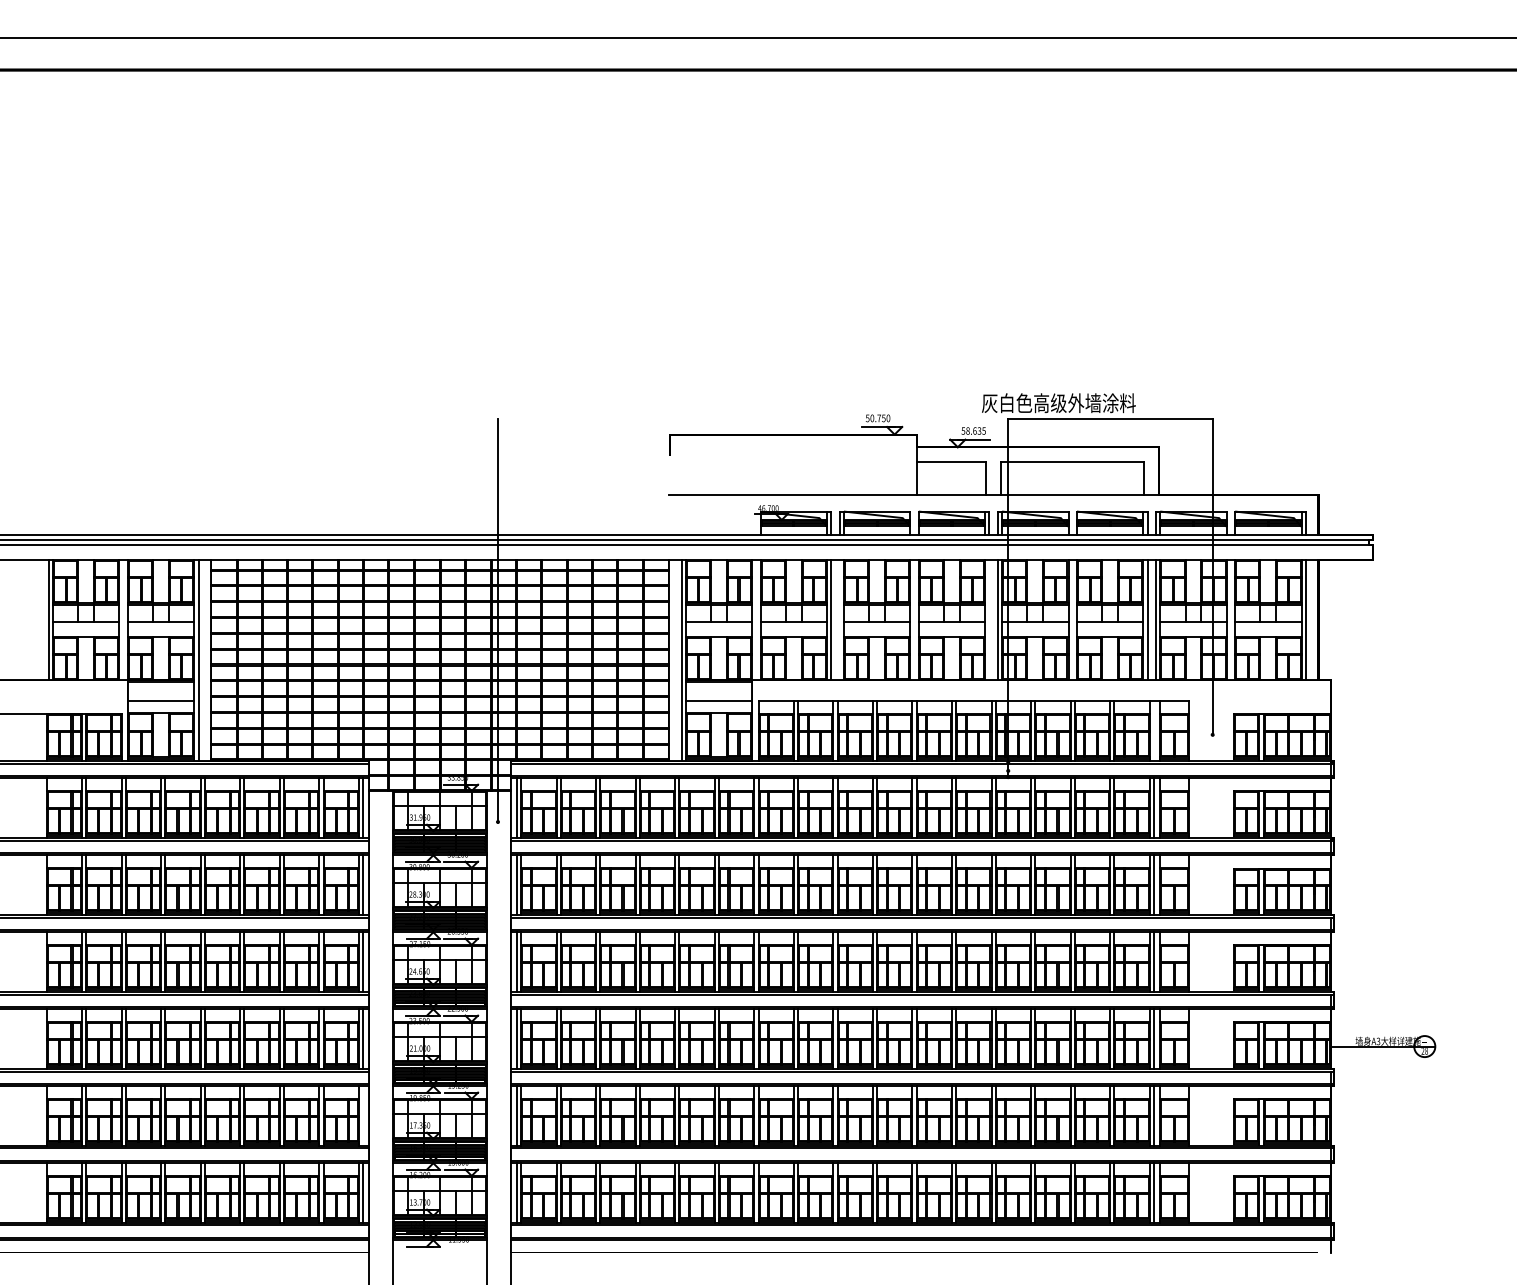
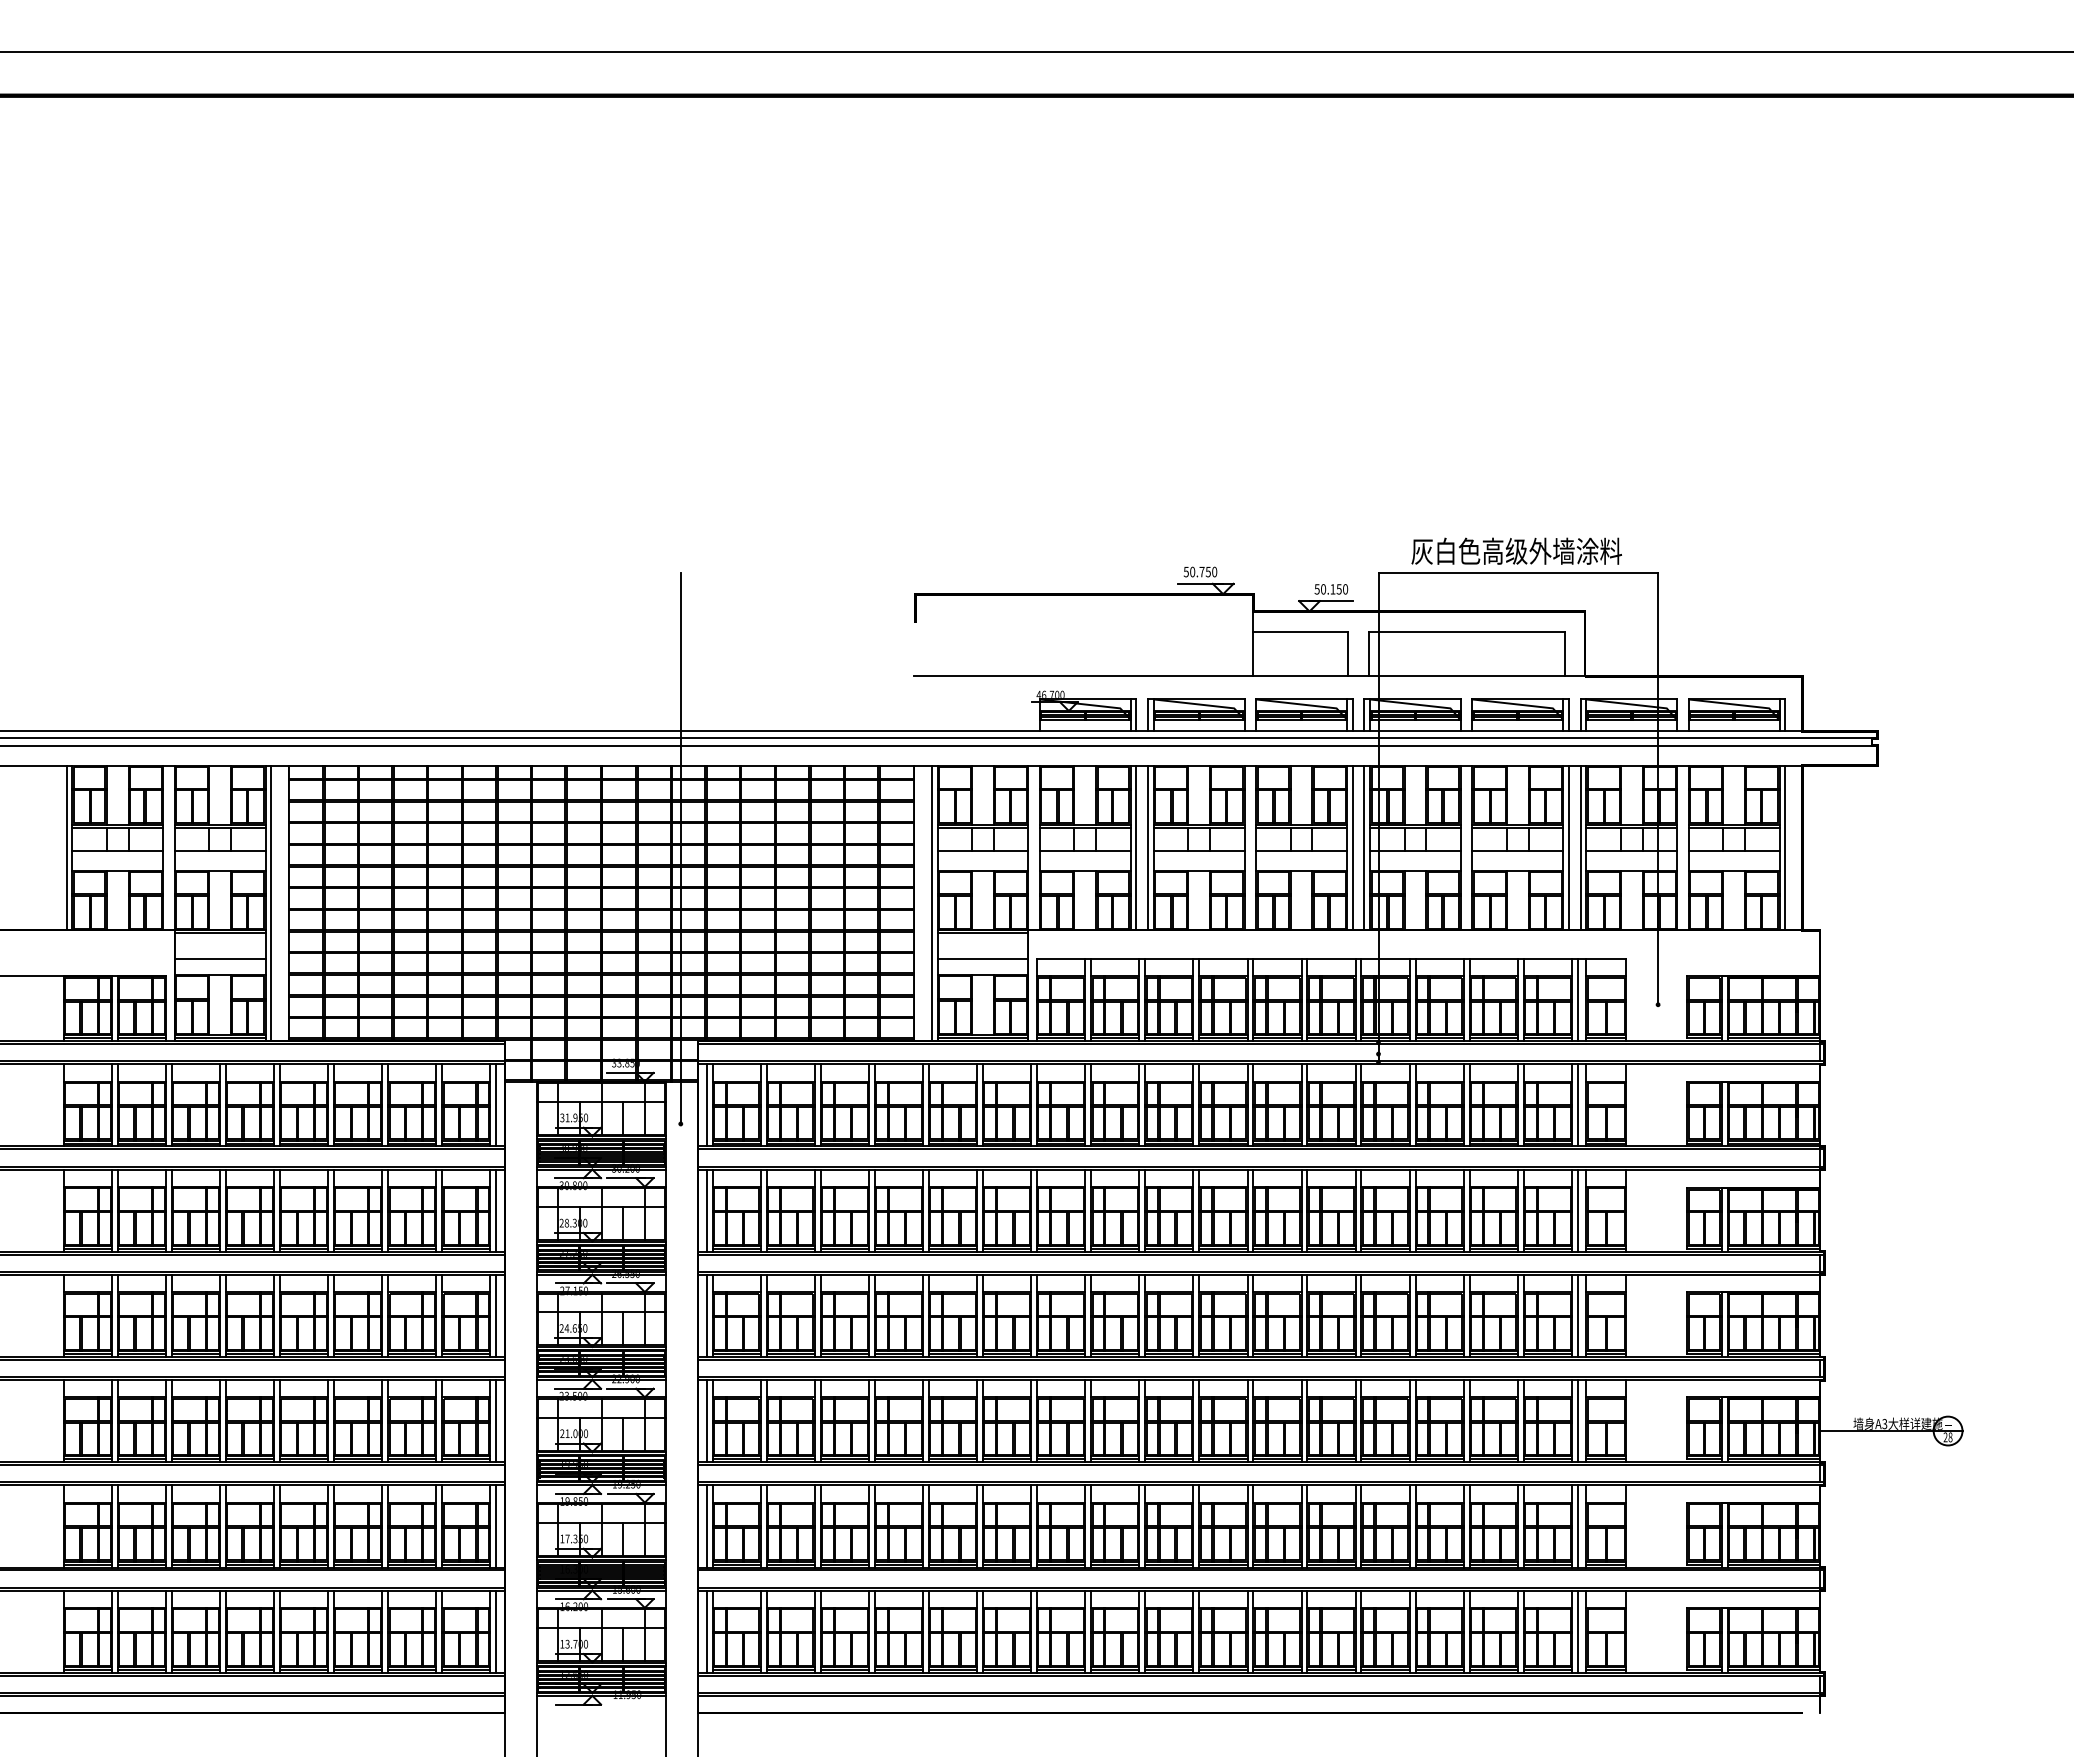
text: (1058, 402) -> (1516, 550), moved
text: (976, 431) -> (1334, 589), 58.635 -> 50.150
line: (840, 619) -> (1148, 847), added
line: (989, 619) -> (1352, 847), added
line: (1153, 731) -> (1577, 1000), added
line: (363, 1116) -> (496, 1526), added

